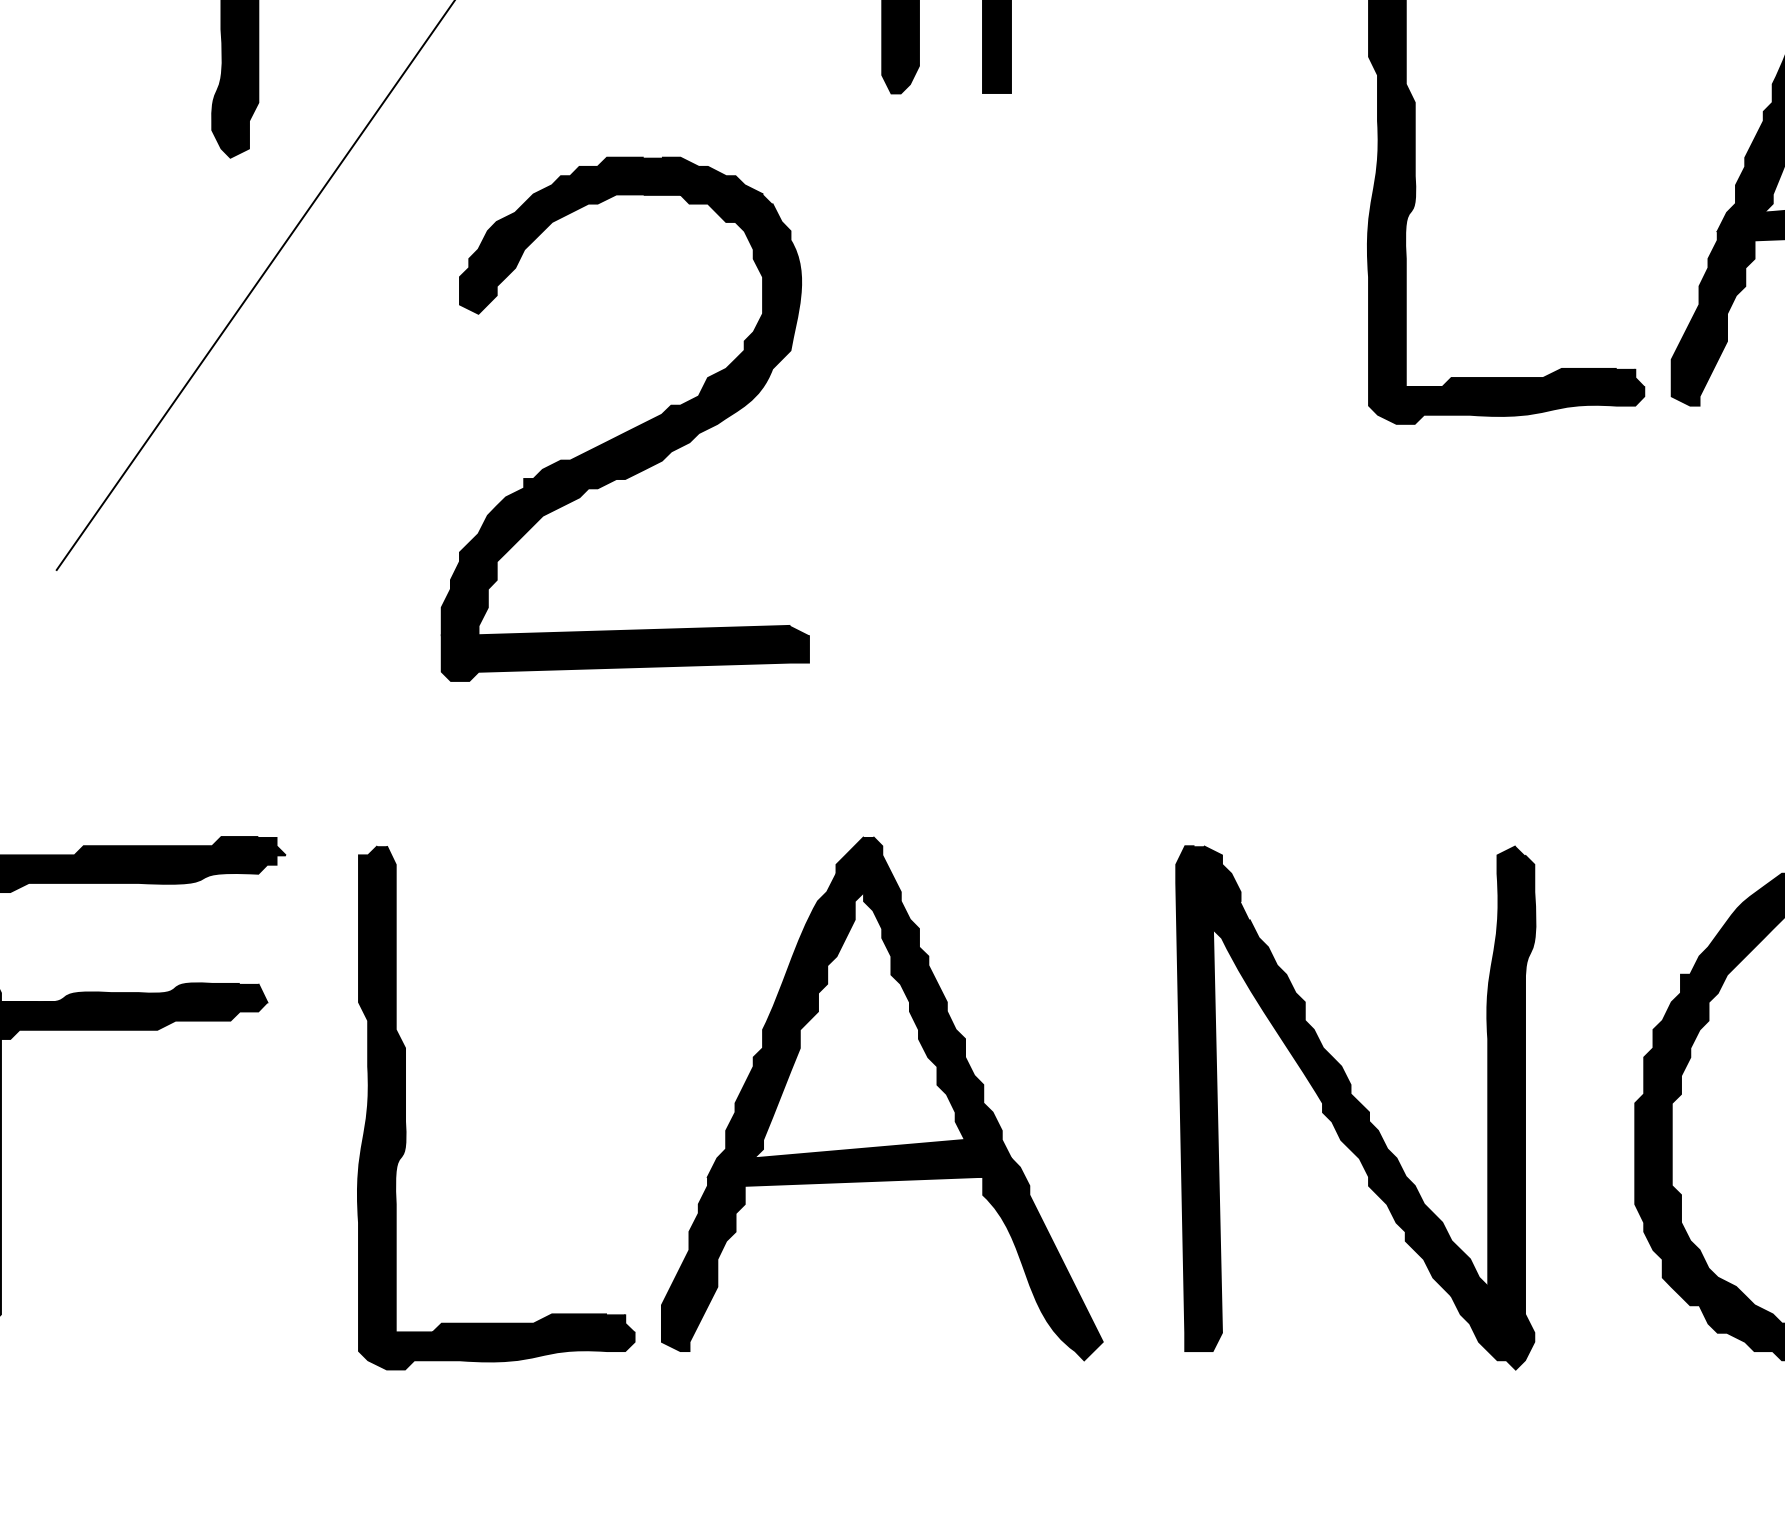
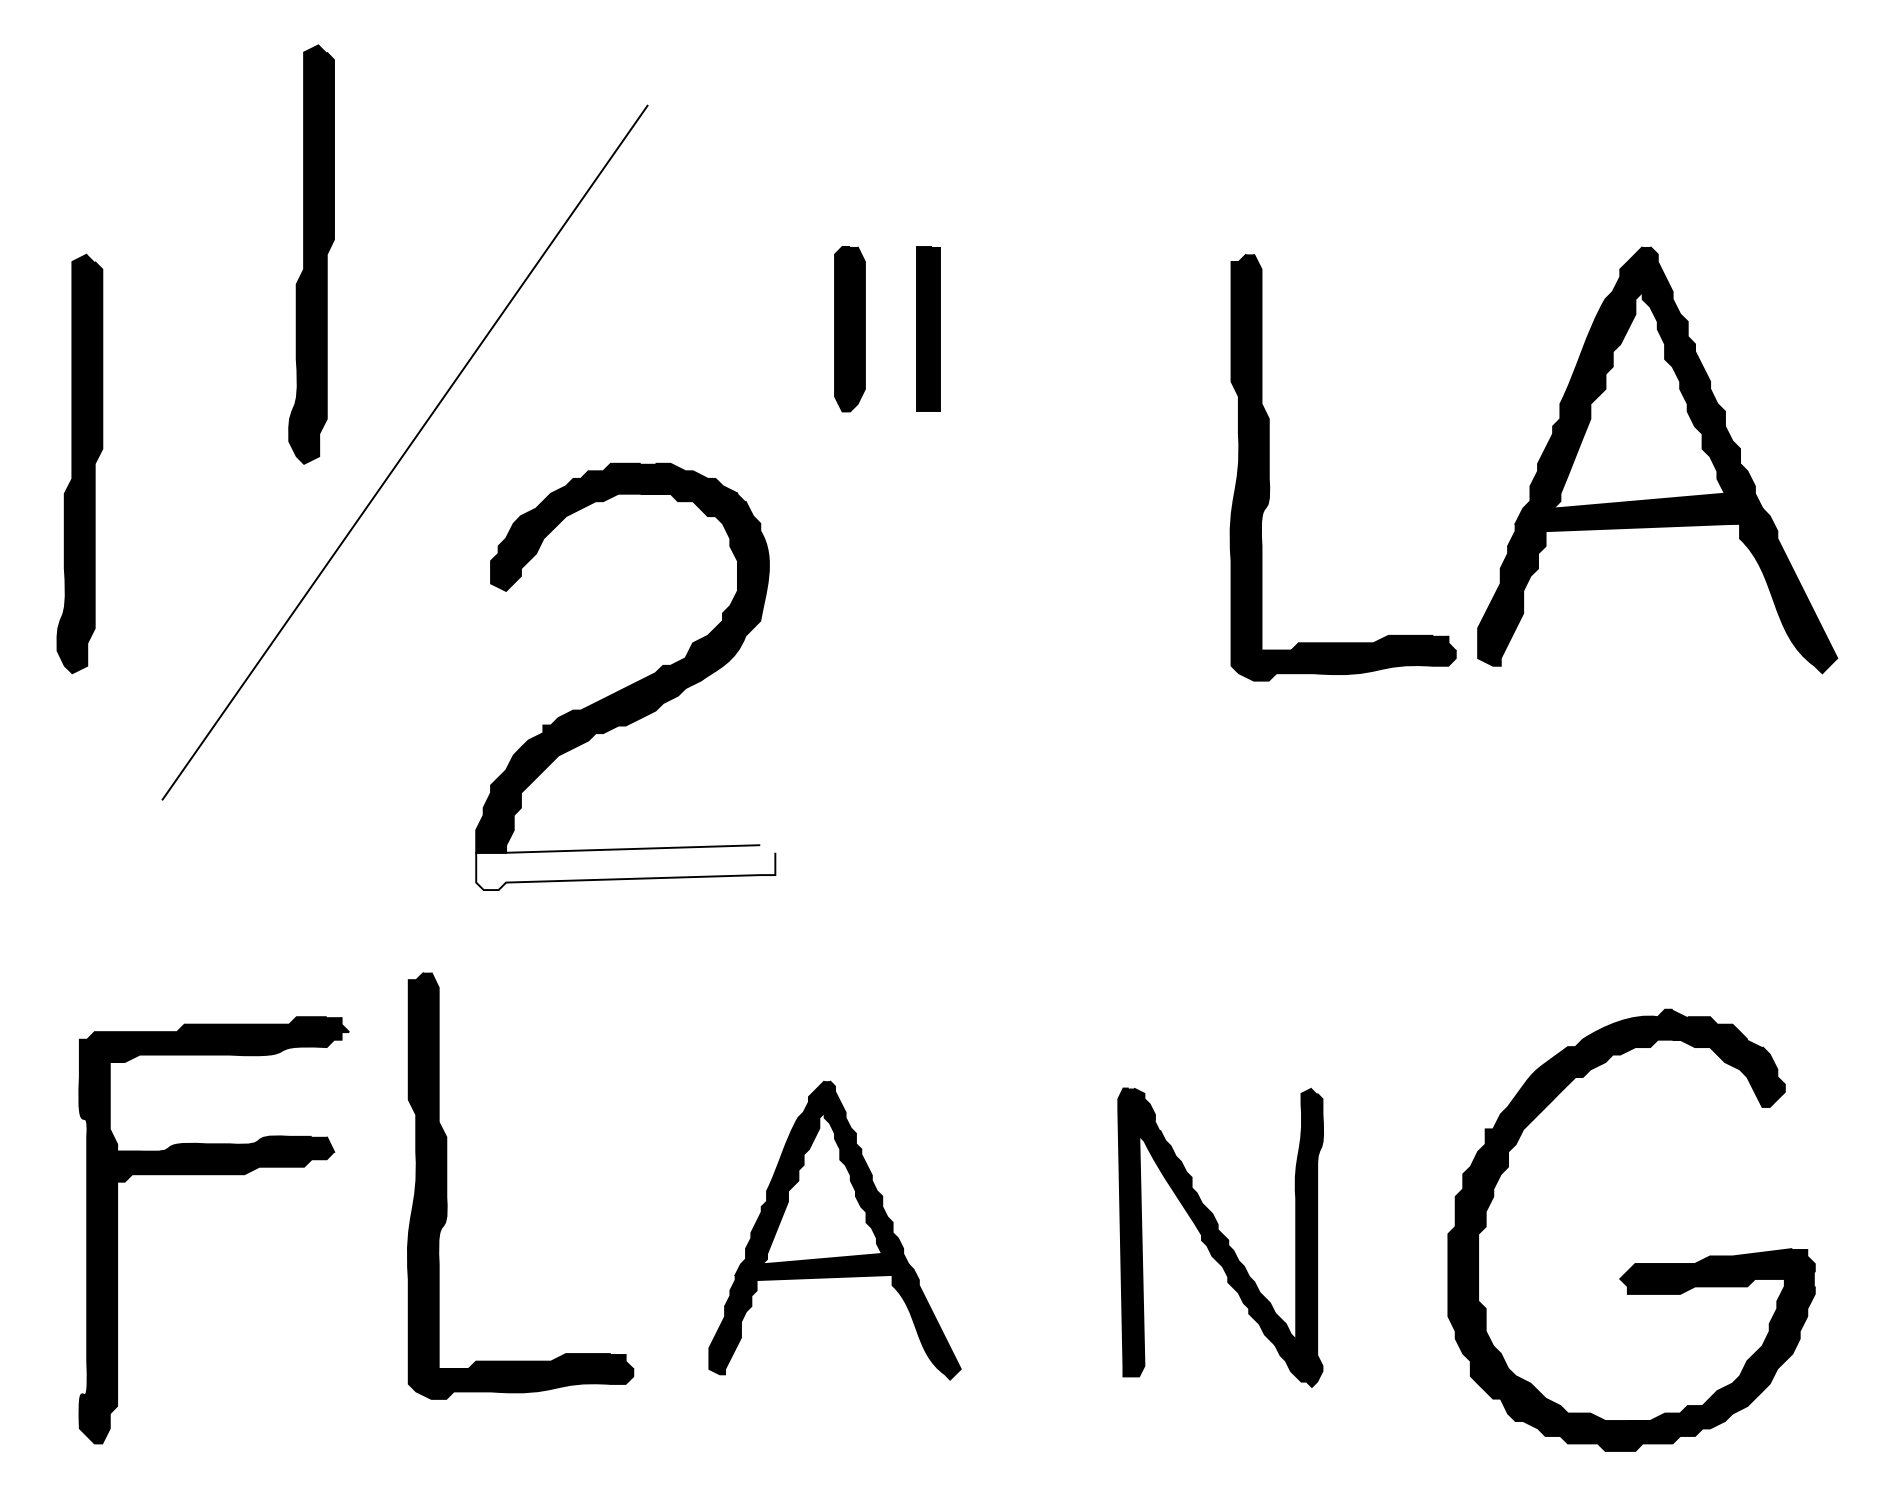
fill: (625, 653) -> (625, 867), removed
part: (881, 1098) -> (834, 1230), size x0.7
part: (406, 1107) -> (447, 1185), moved
part: (1355, 1107) -> (1220, 1237), size x0.7

